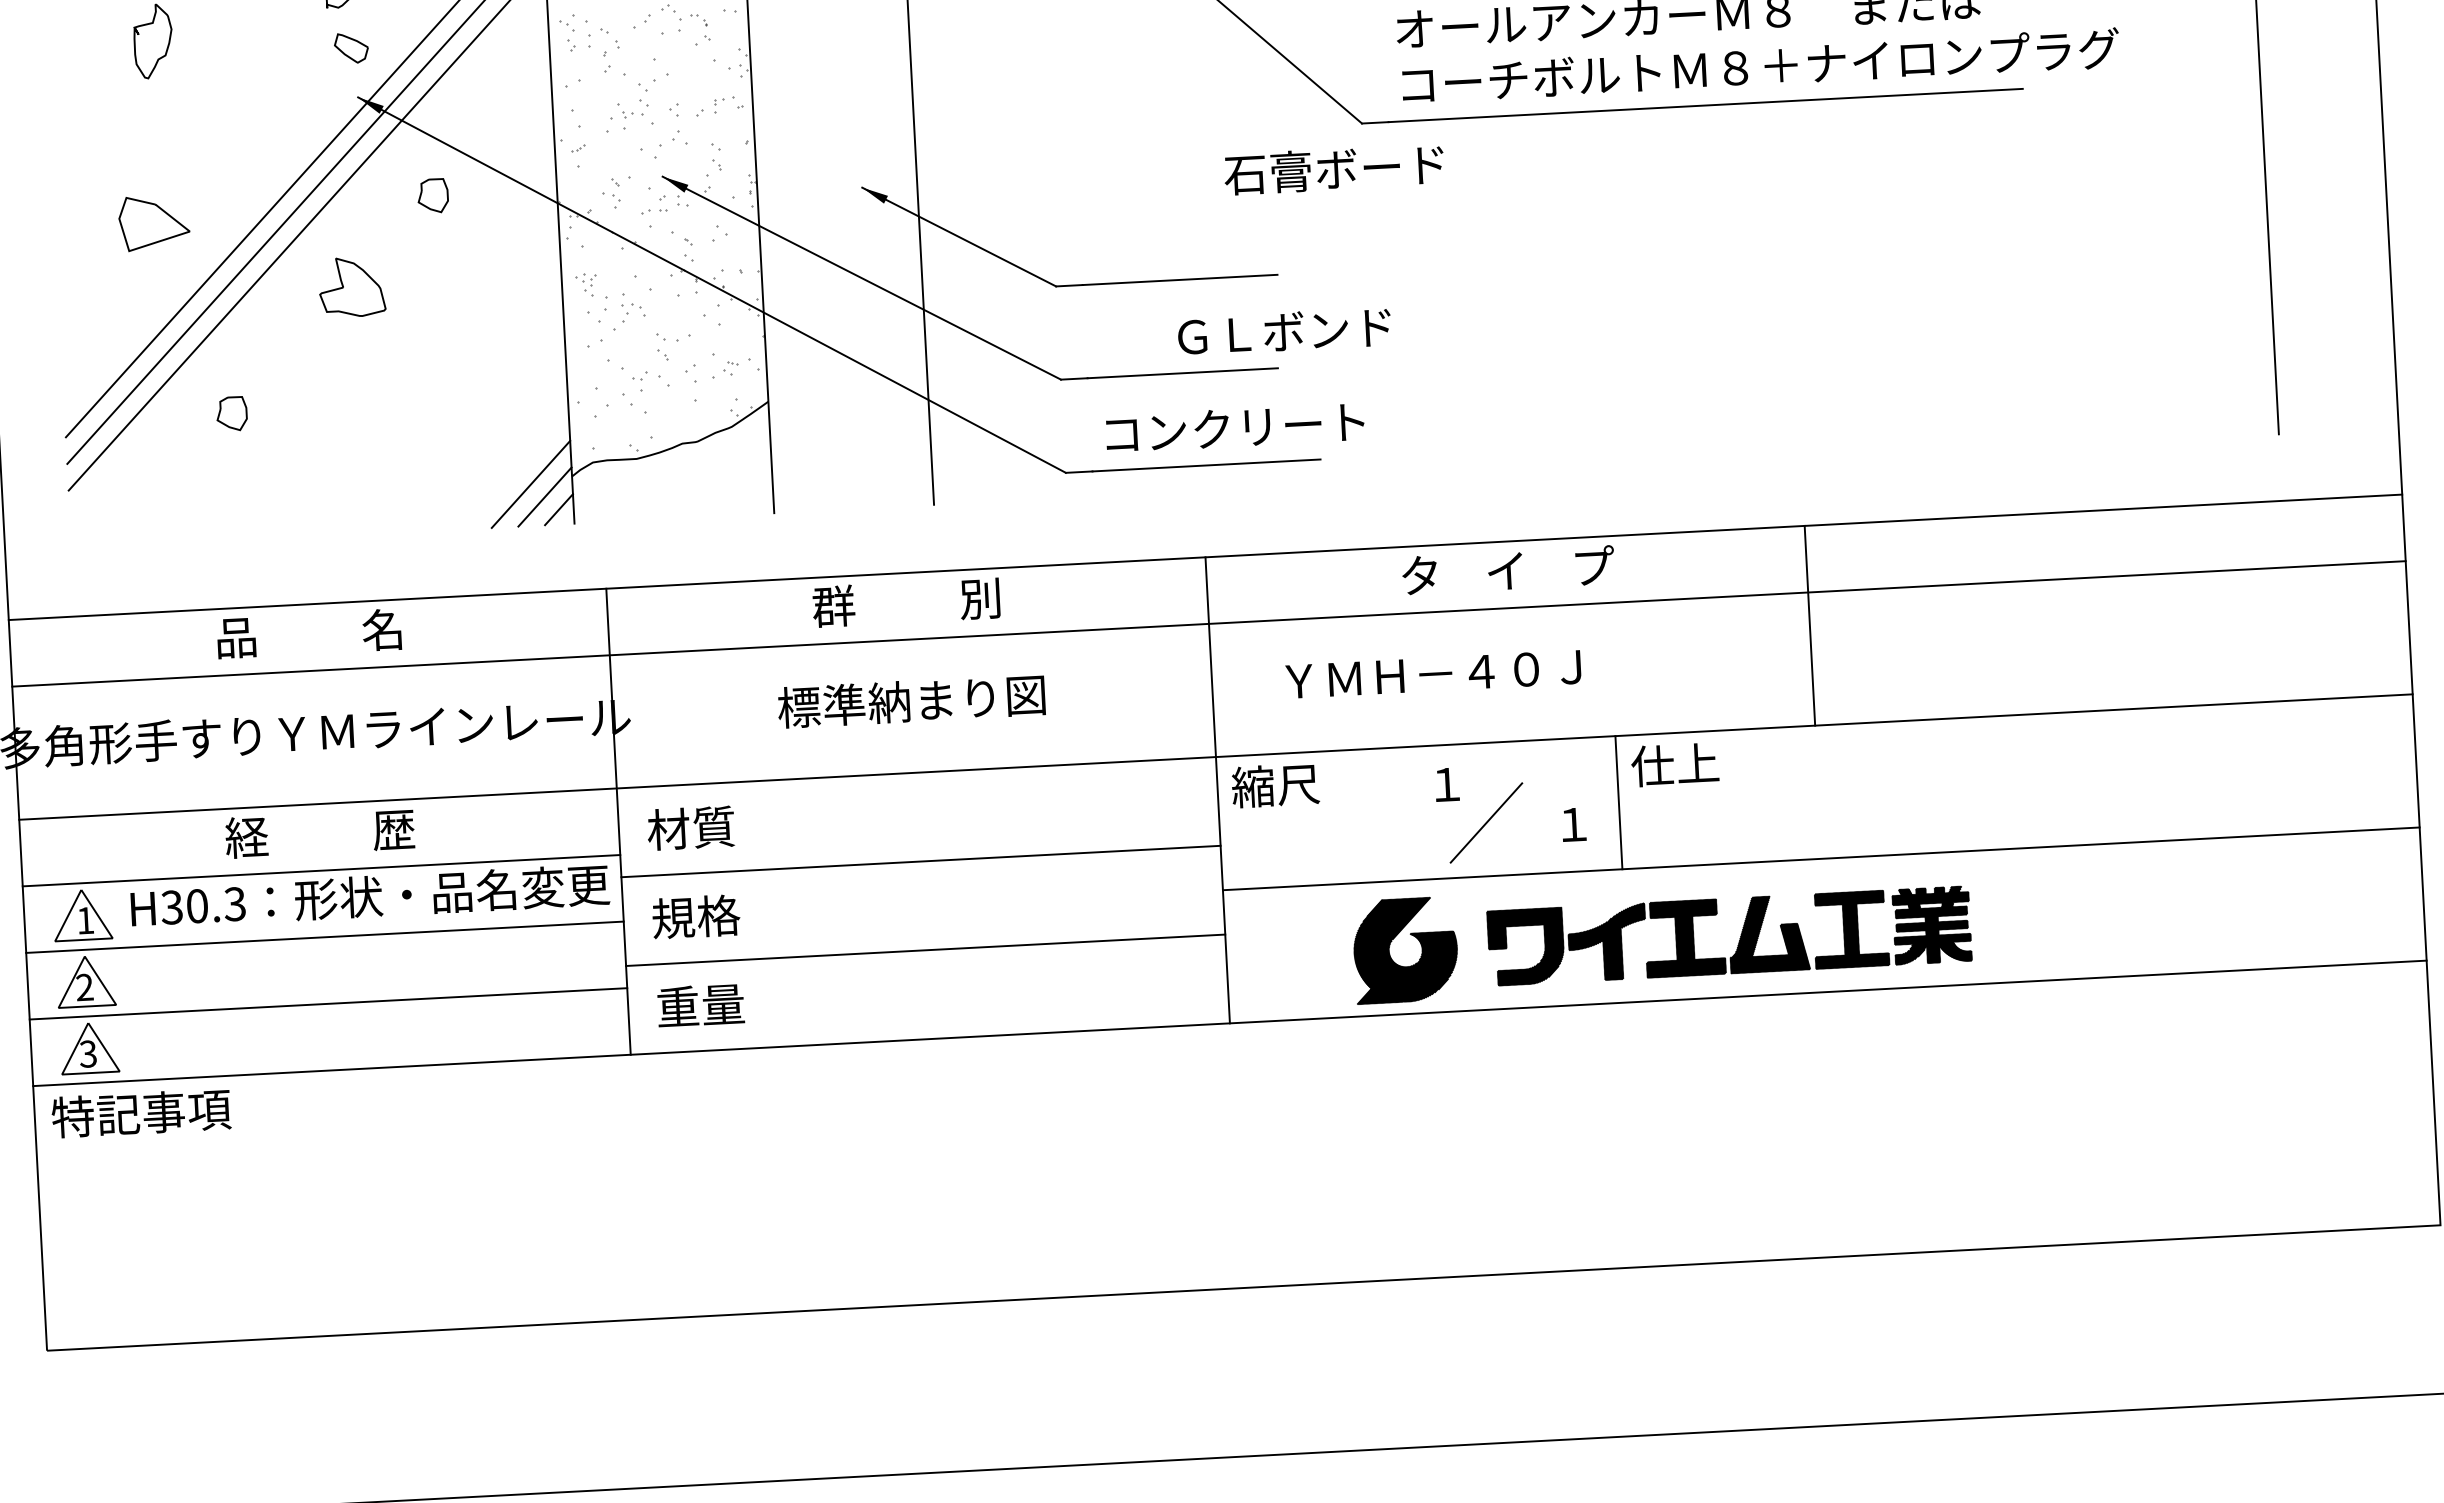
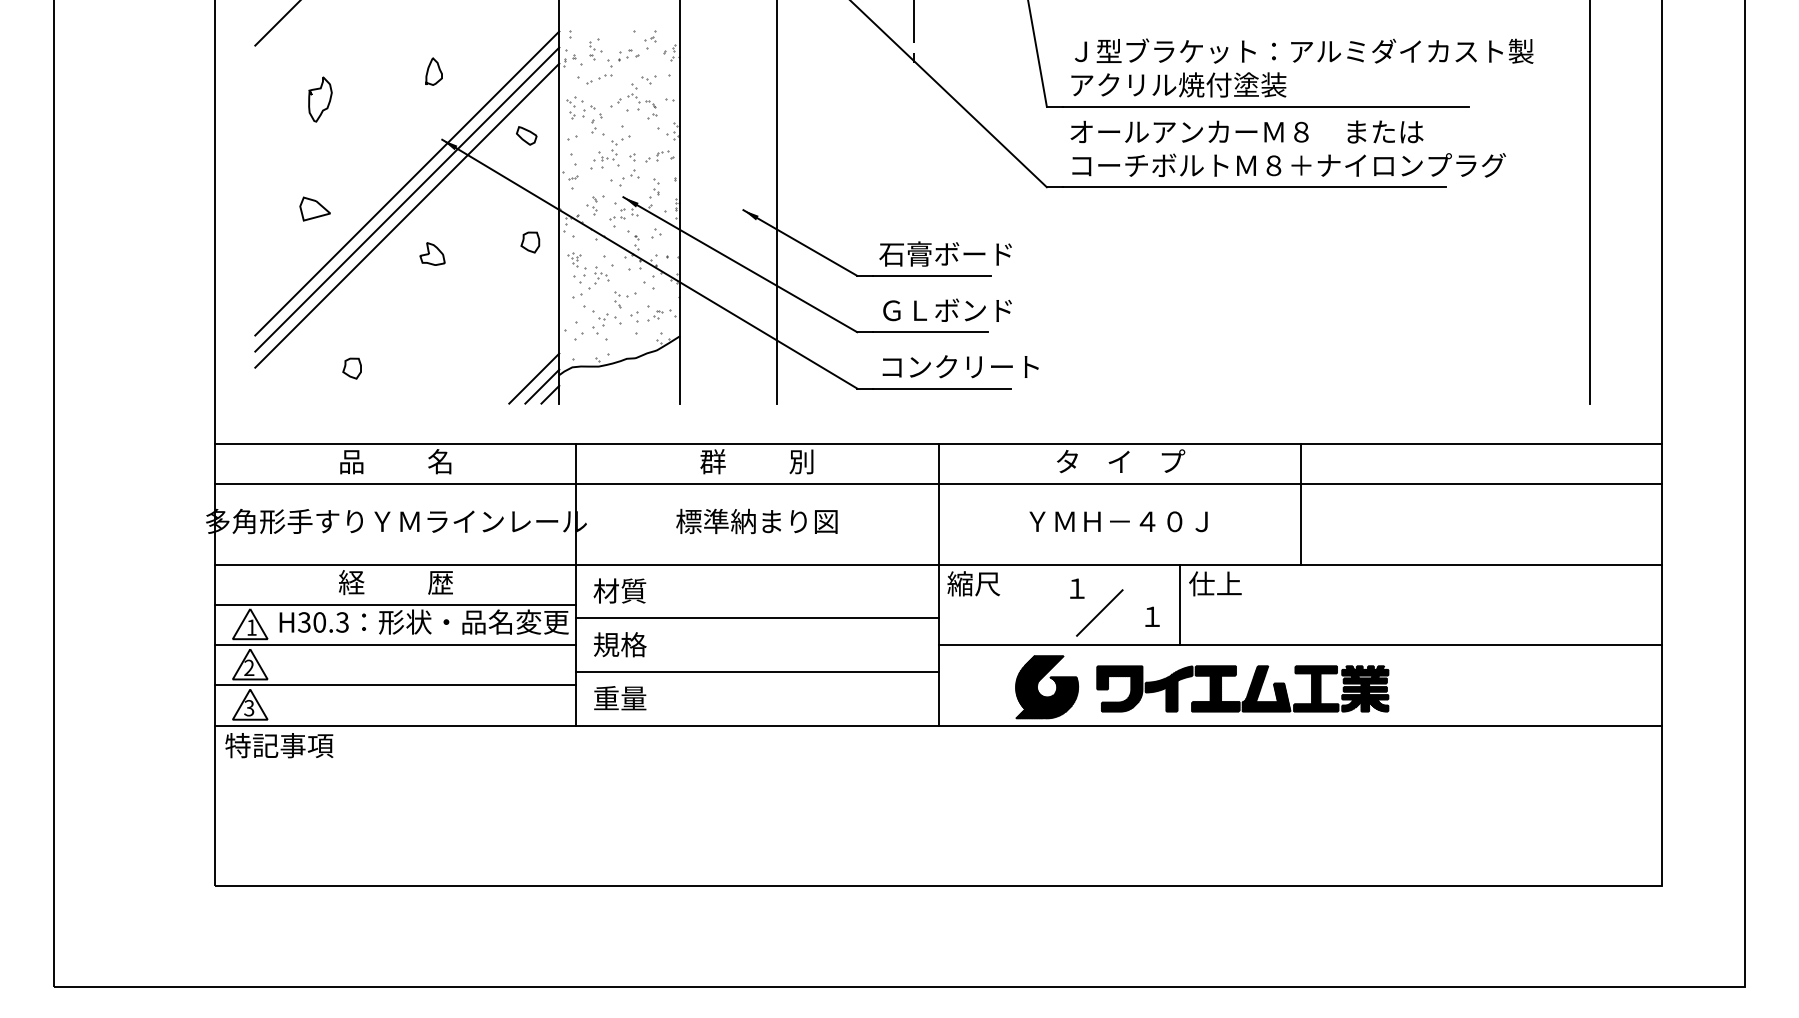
part: (350, 47) -> (526, 135), moved
text: (1333, 168) -> (945, 253), moved
part: (433, 195) -> (530, 242), moved
part: (152, 222) -> (314, 208), size x0.71
part: (351, 286) -> (432, 253), size x0.62
text: (1284, 330) -> (947, 309), moved
part: (230, 413) -> (351, 368), moved
text: (1433, 674) -> (1118, 521), moved

